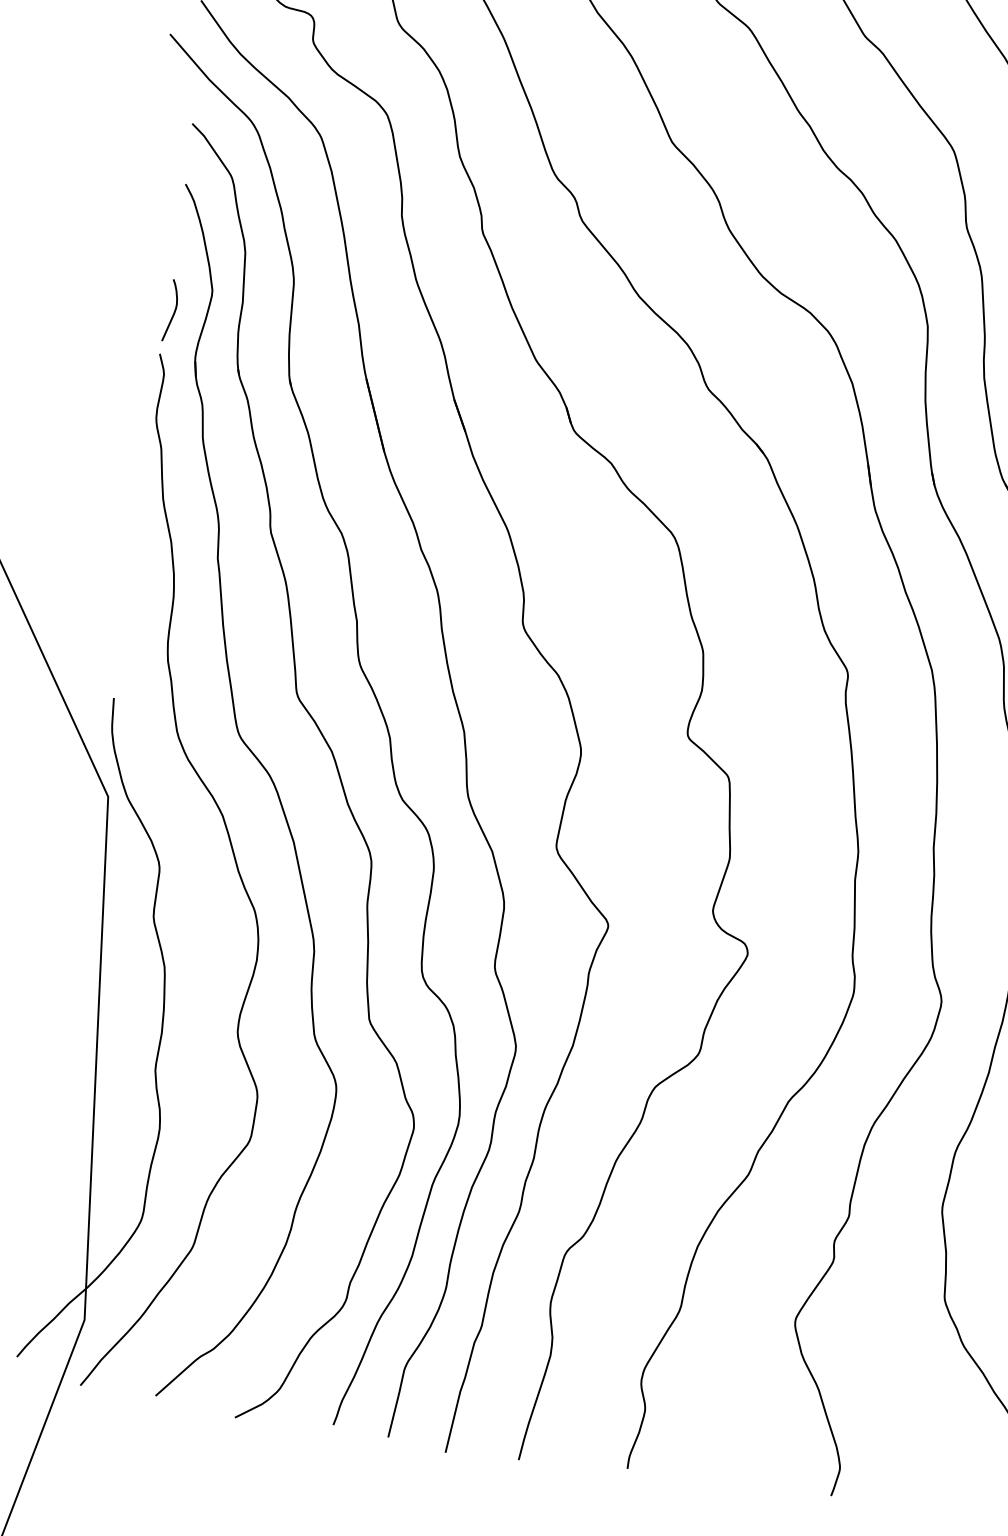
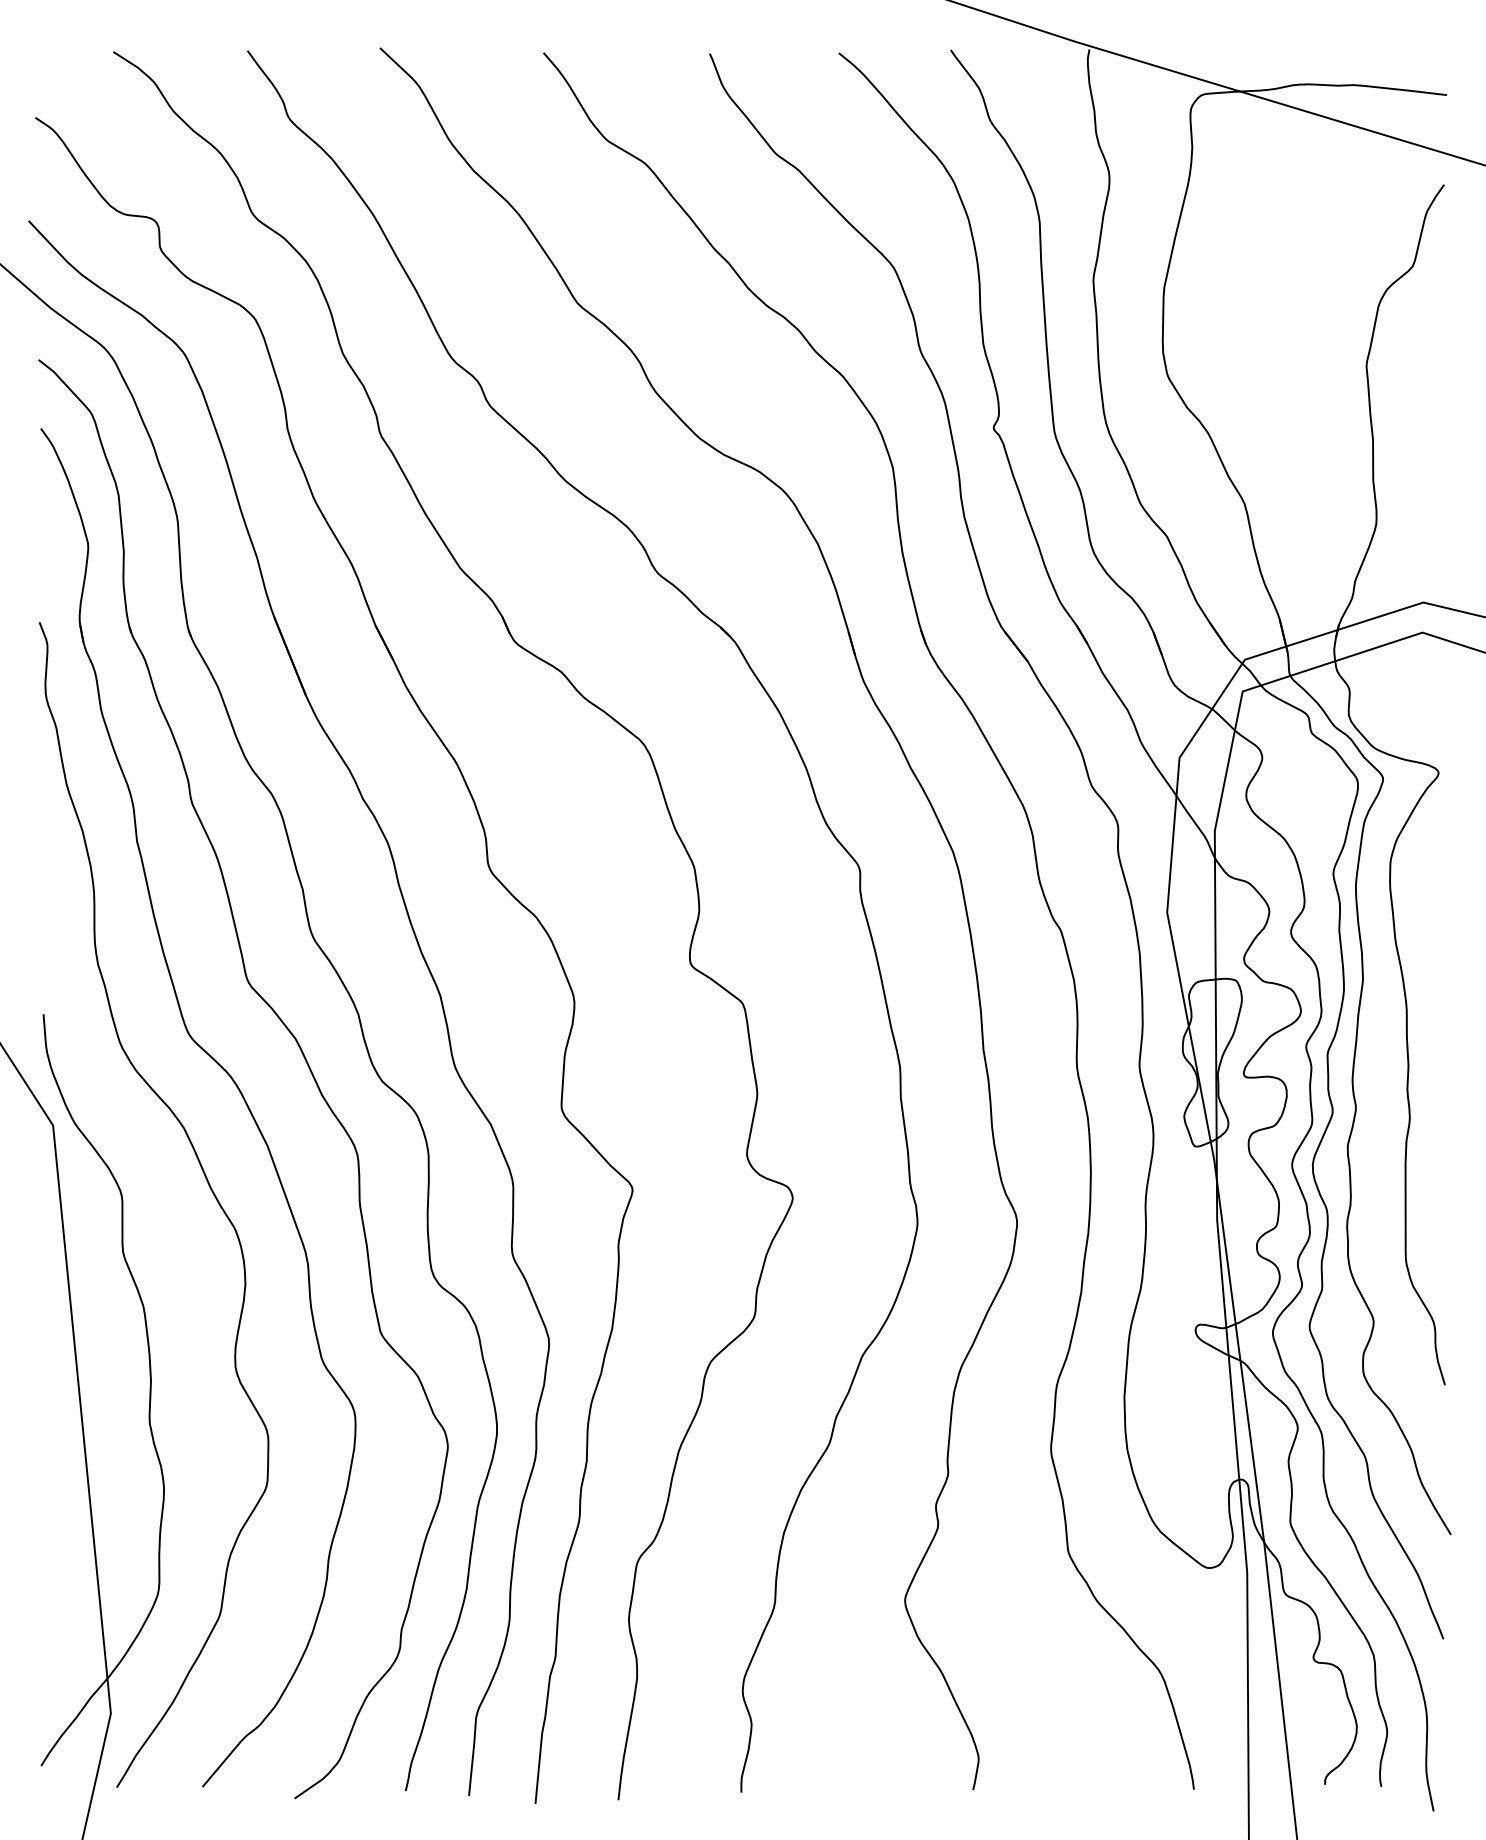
curve: (174, 310) -> (48, 571), removed

